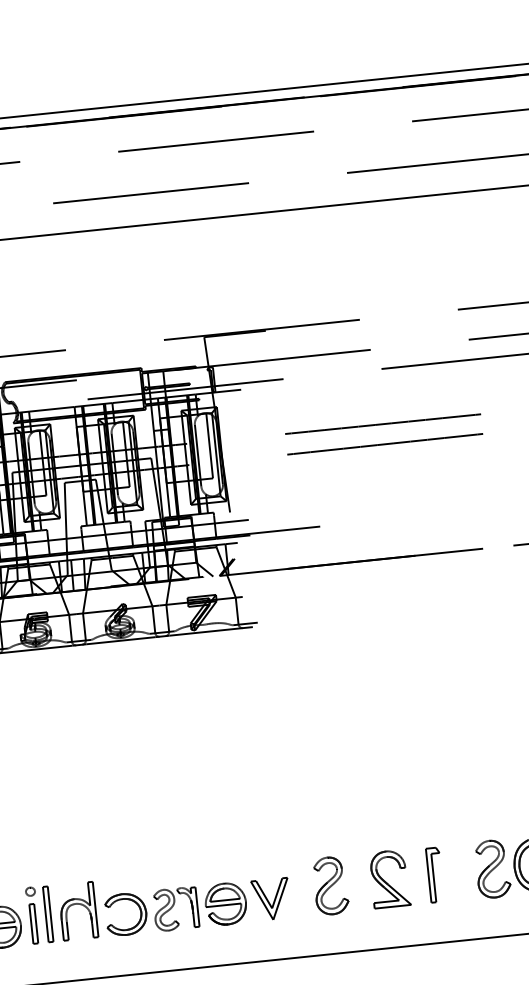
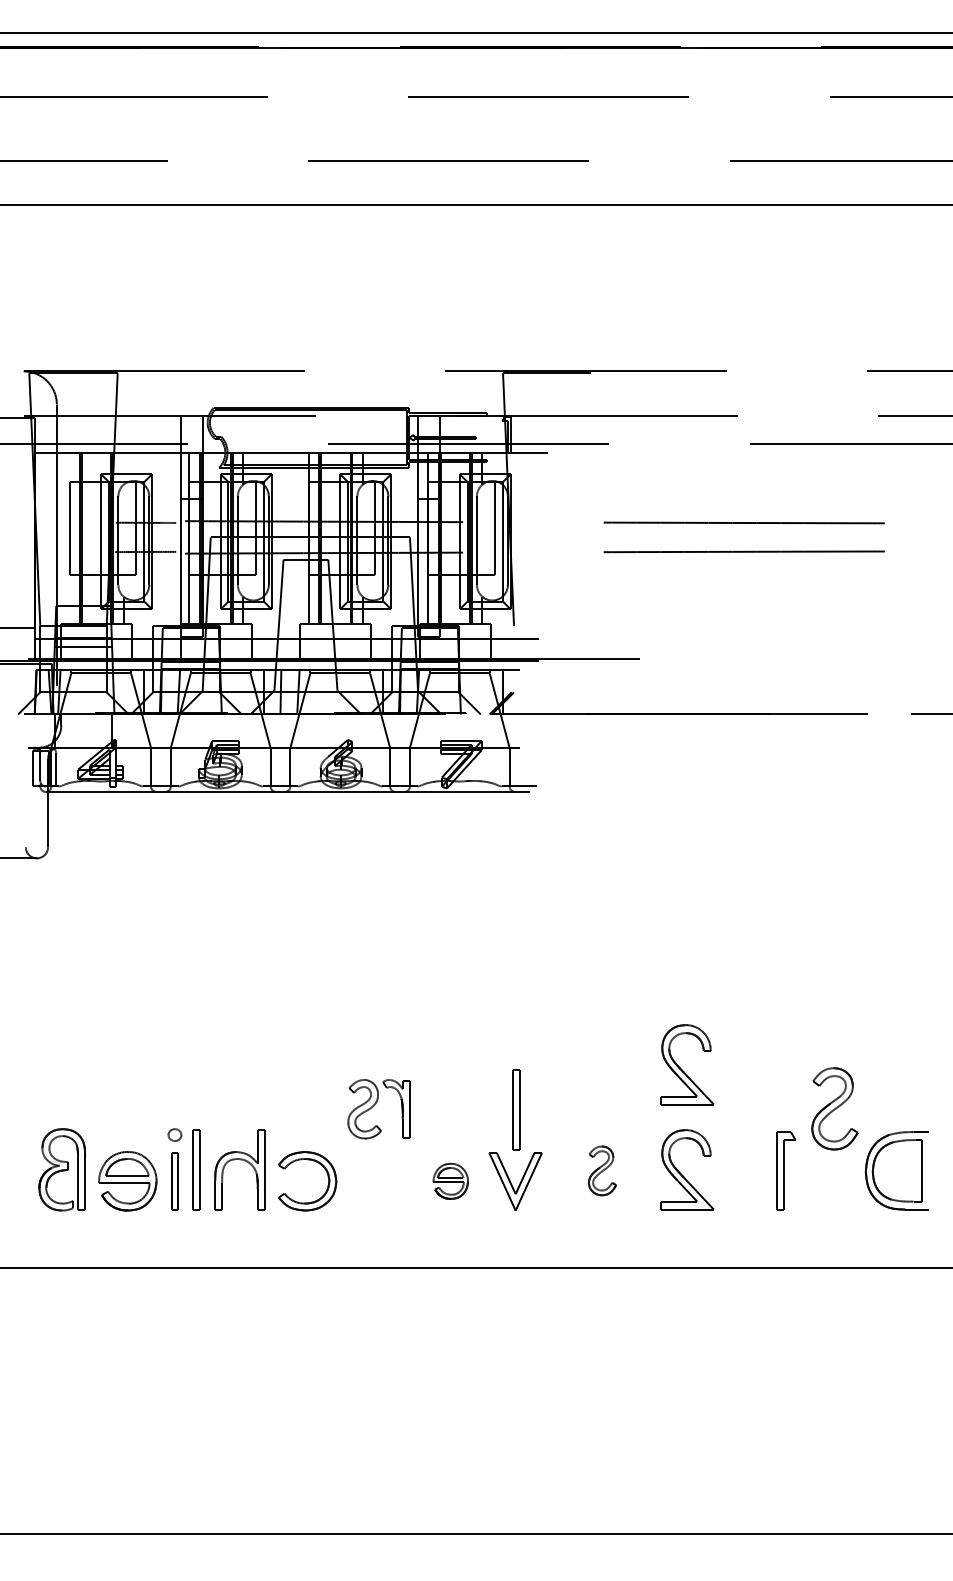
part: (379, 809) -> (682, 1069), added
part: (266, 849) -> (516, 1109), added
part: (492, 868) -> (834, 1108), moved
part: (435, 874) -> (786, 1170), moved
part: (330, 885) -> (602, 1170), size x0.6
part: (225, 904) -> (450, 1181), size x0.6
part: (175, 909) -> (378, 1109), moved

